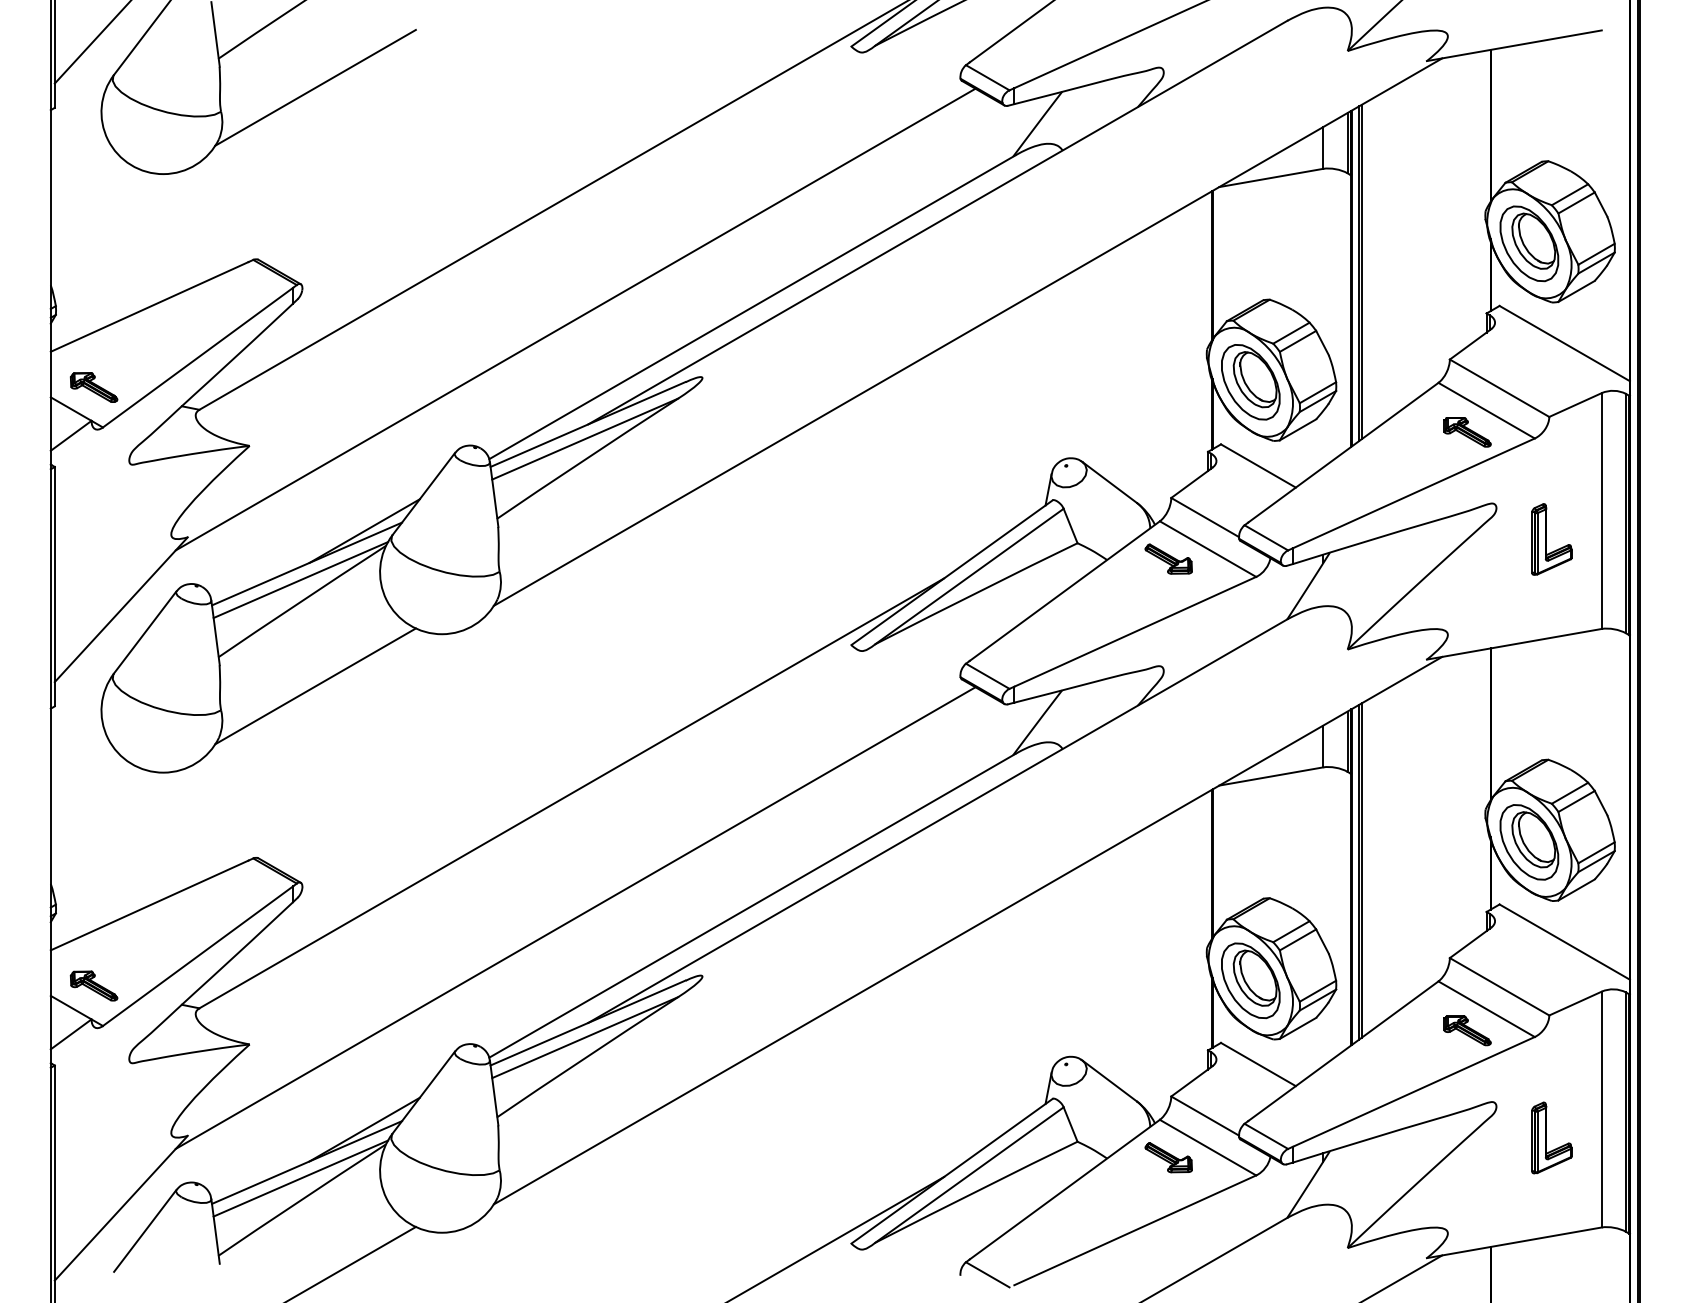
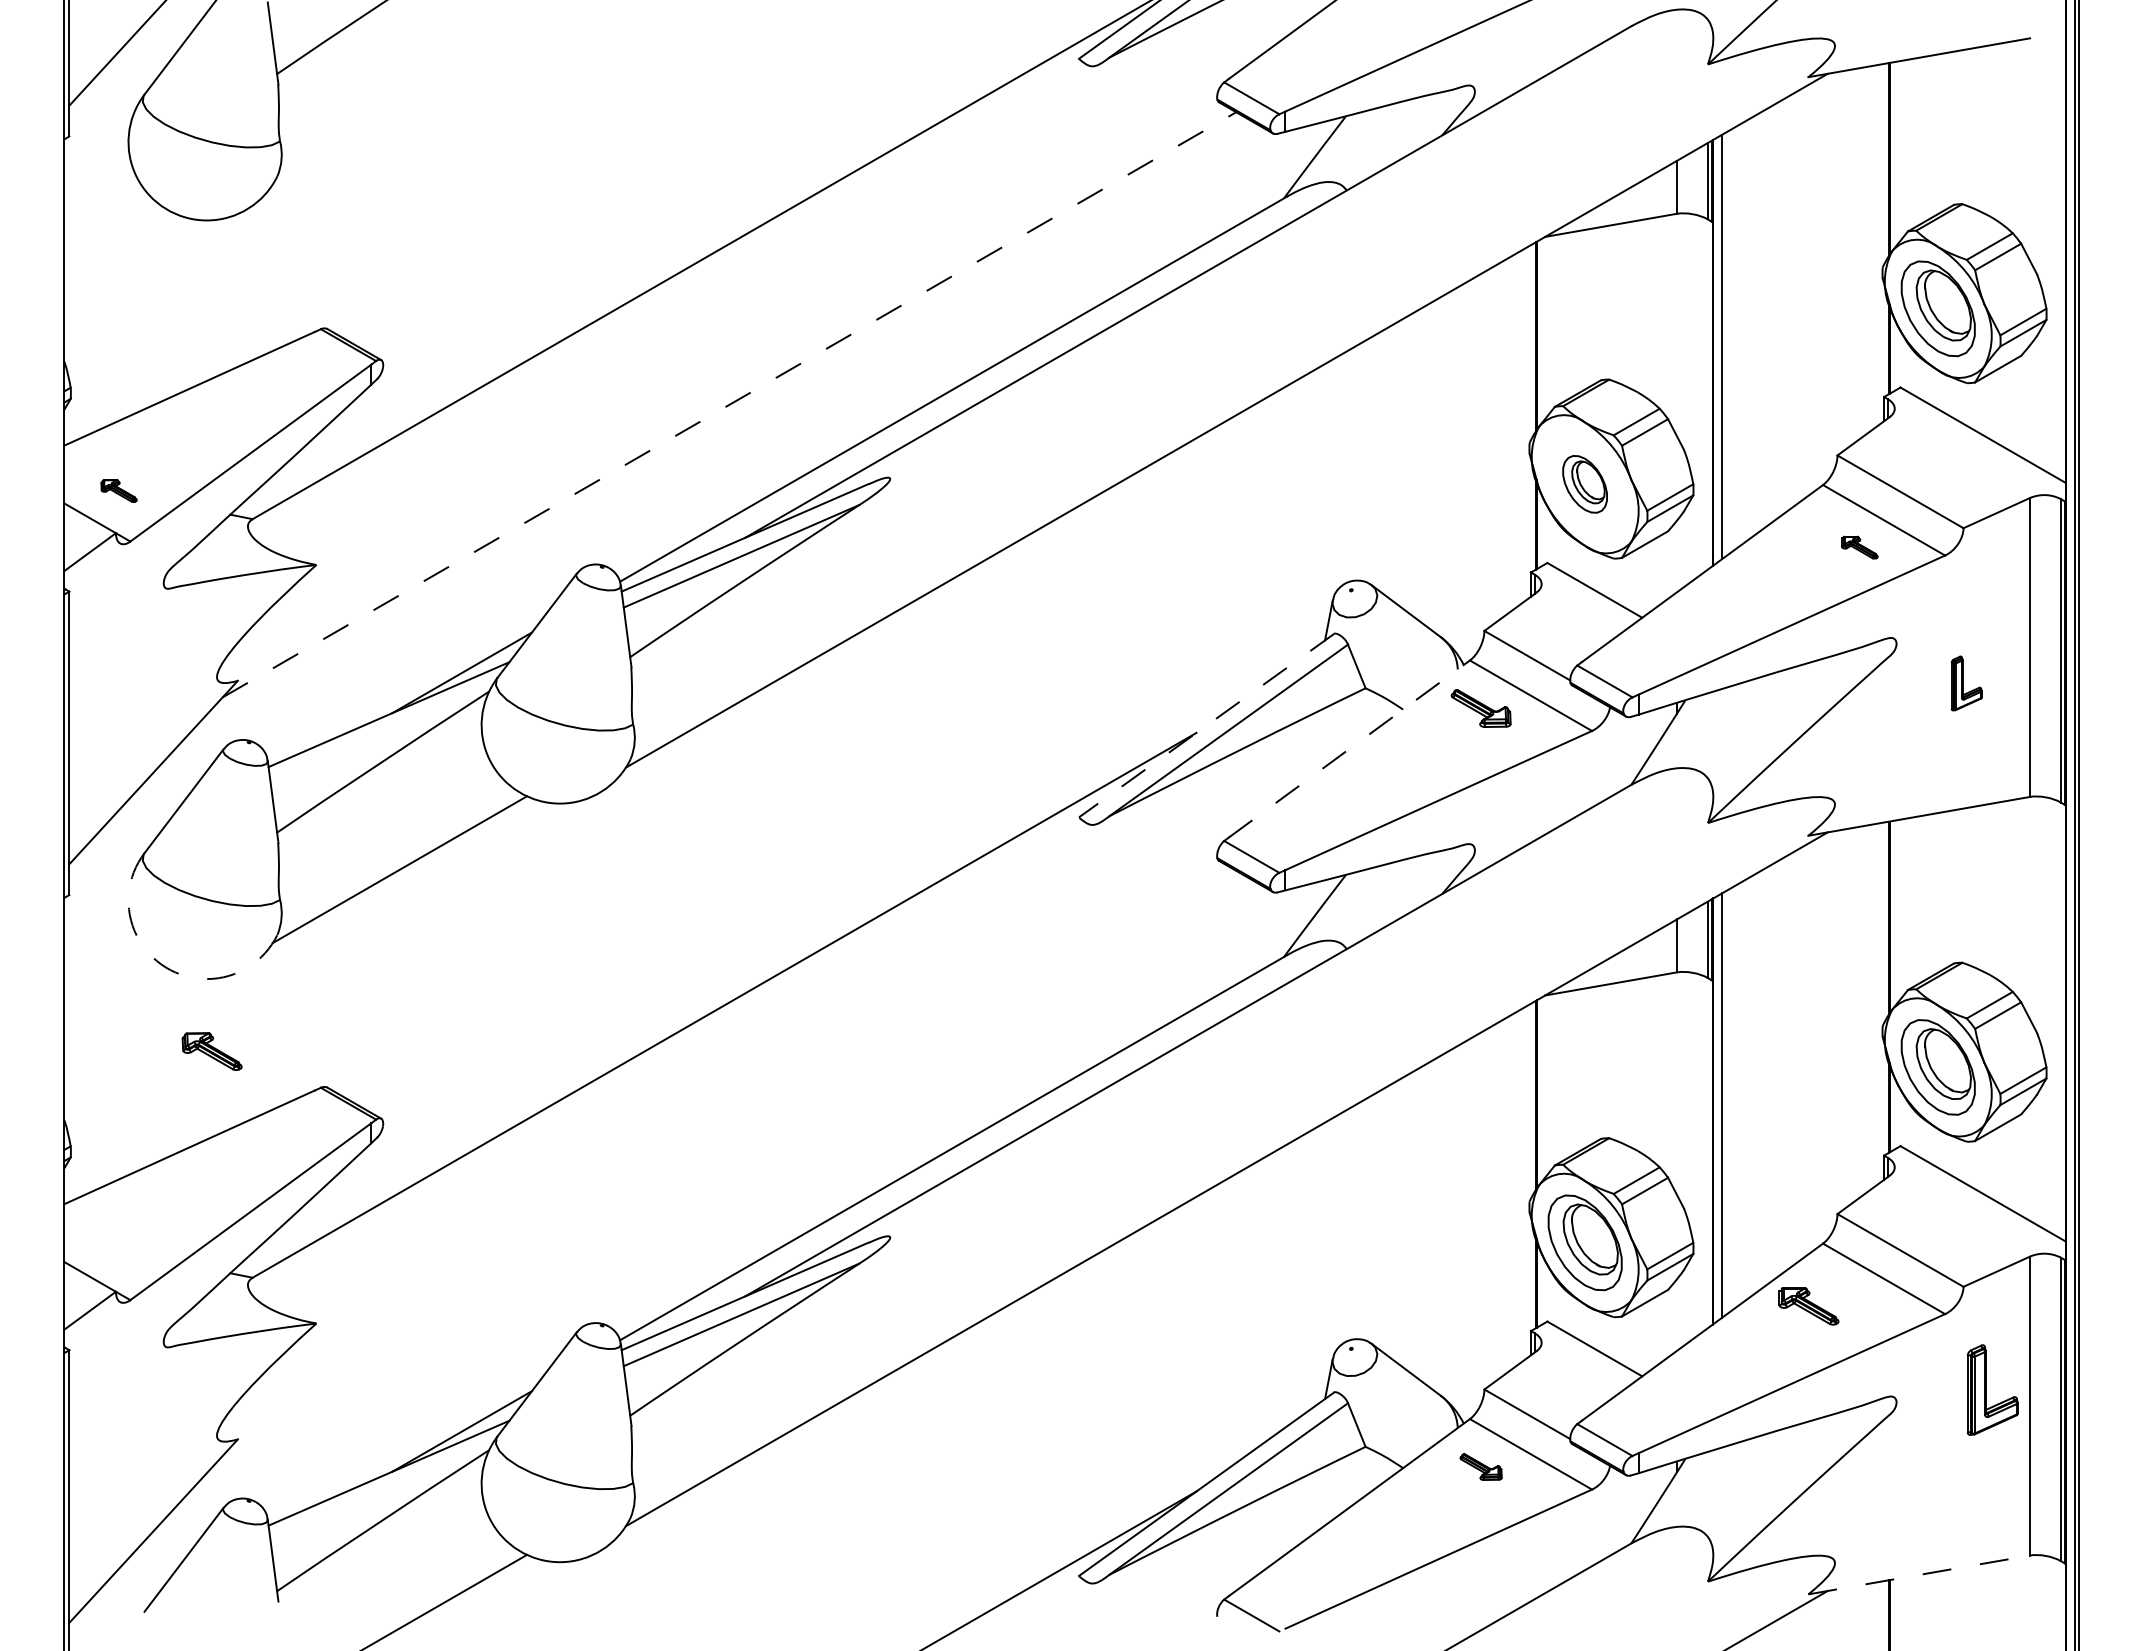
line: (315, 87) -> (399, 110), removed
line: (1361, 271) -> (1725, 344), removed
line: (575, 319) -> (729, 404), solid -> dashed
part: (1250, 382) -> (1584, 484), size x0.6
part: (93, 387) -> (118, 490), size x0.6
part: (1467, 432) -> (1859, 547), size x0.6
part: (1551, 539) -> (1966, 683), size x0.6
line: (952, 572) -> (1206, 725), solid -> dashed
line: (300, 579) -> (380, 734), removed
line: (1064, 590) -> (1349, 748), solid -> dashed
arc: (130, 763) -> (165, 967), solid -> dashed
line: (1361, 870) -> (1725, 1103), removed
line: (575, 917) -> (729, 1162), removed
part: (93, 986) -> (211, 1051), moved
part: (1467, 1031) -> (1808, 1306), moved
part: (1551, 1137) -> (1992, 1389), moved
part: (1168, 1157) -> (1480, 1466), size x0.7
line: (300, 1178) -> (380, 1493), removed
line: (1514, 1242) -> (1919, 1574), solid -> dashed

